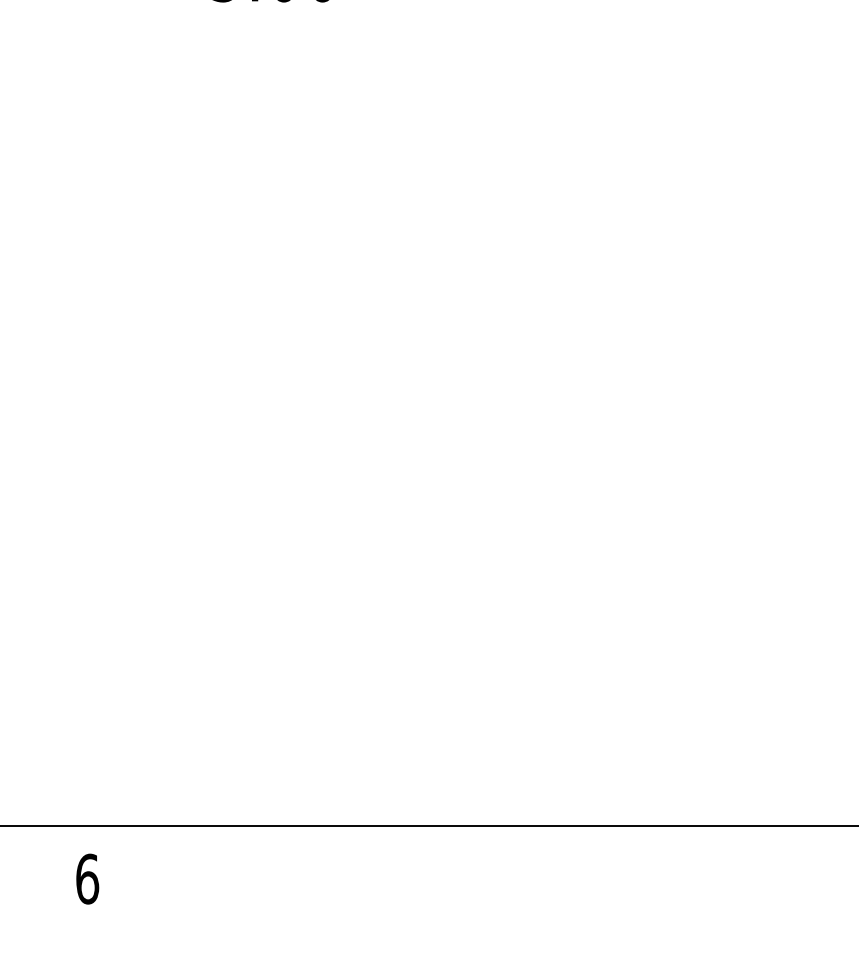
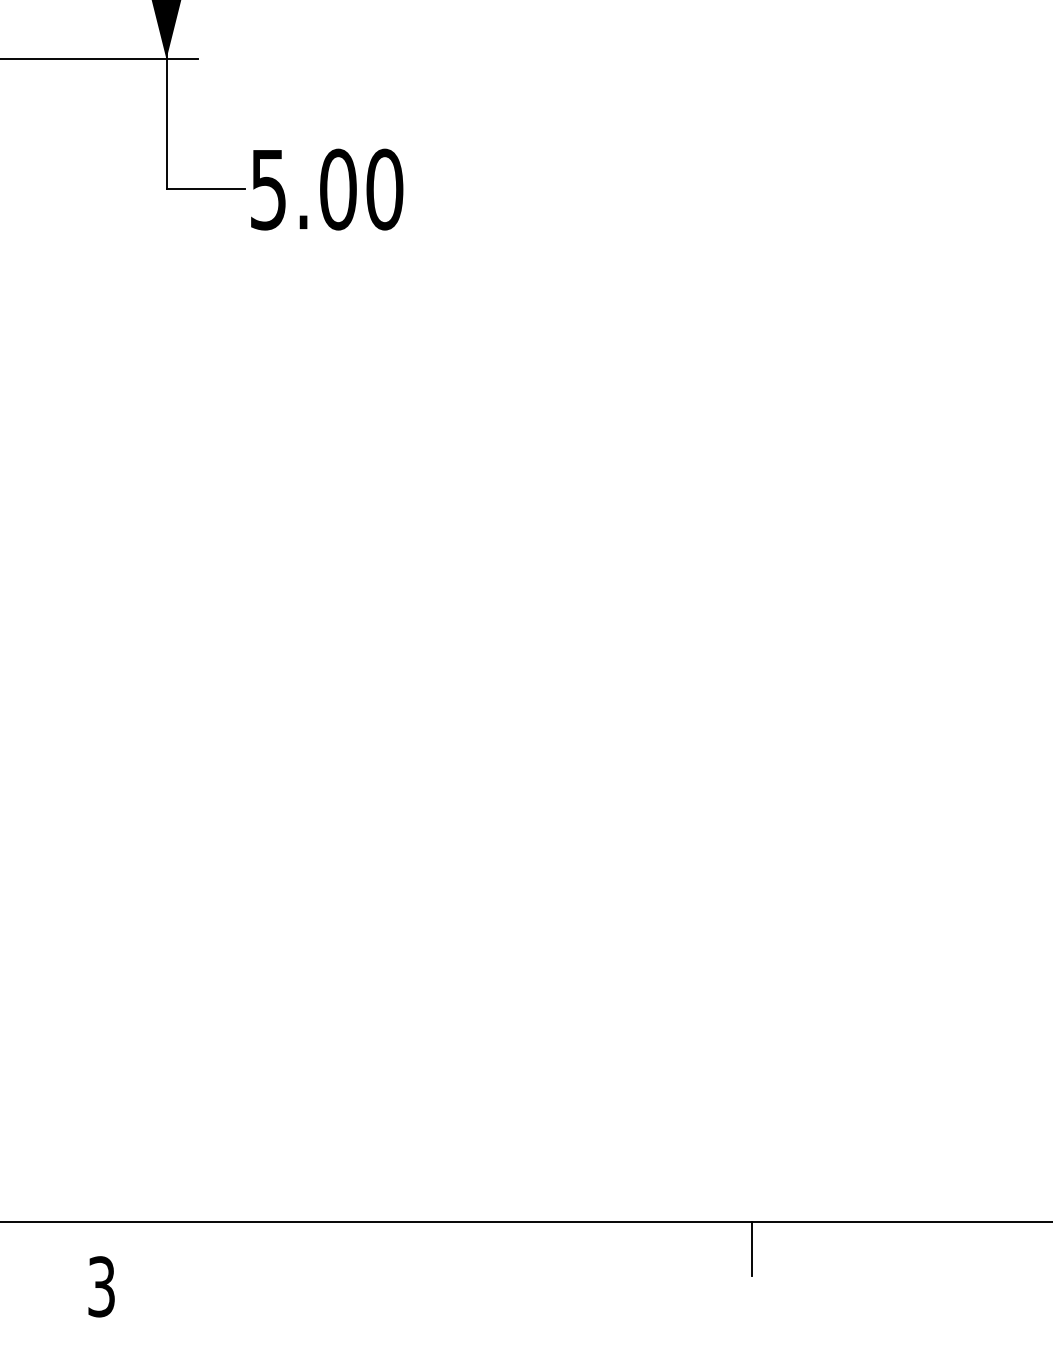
line: (627, 848) -> (752, 1249), added
text: (87, 878) -> (101, 1286), 6 -> 3

